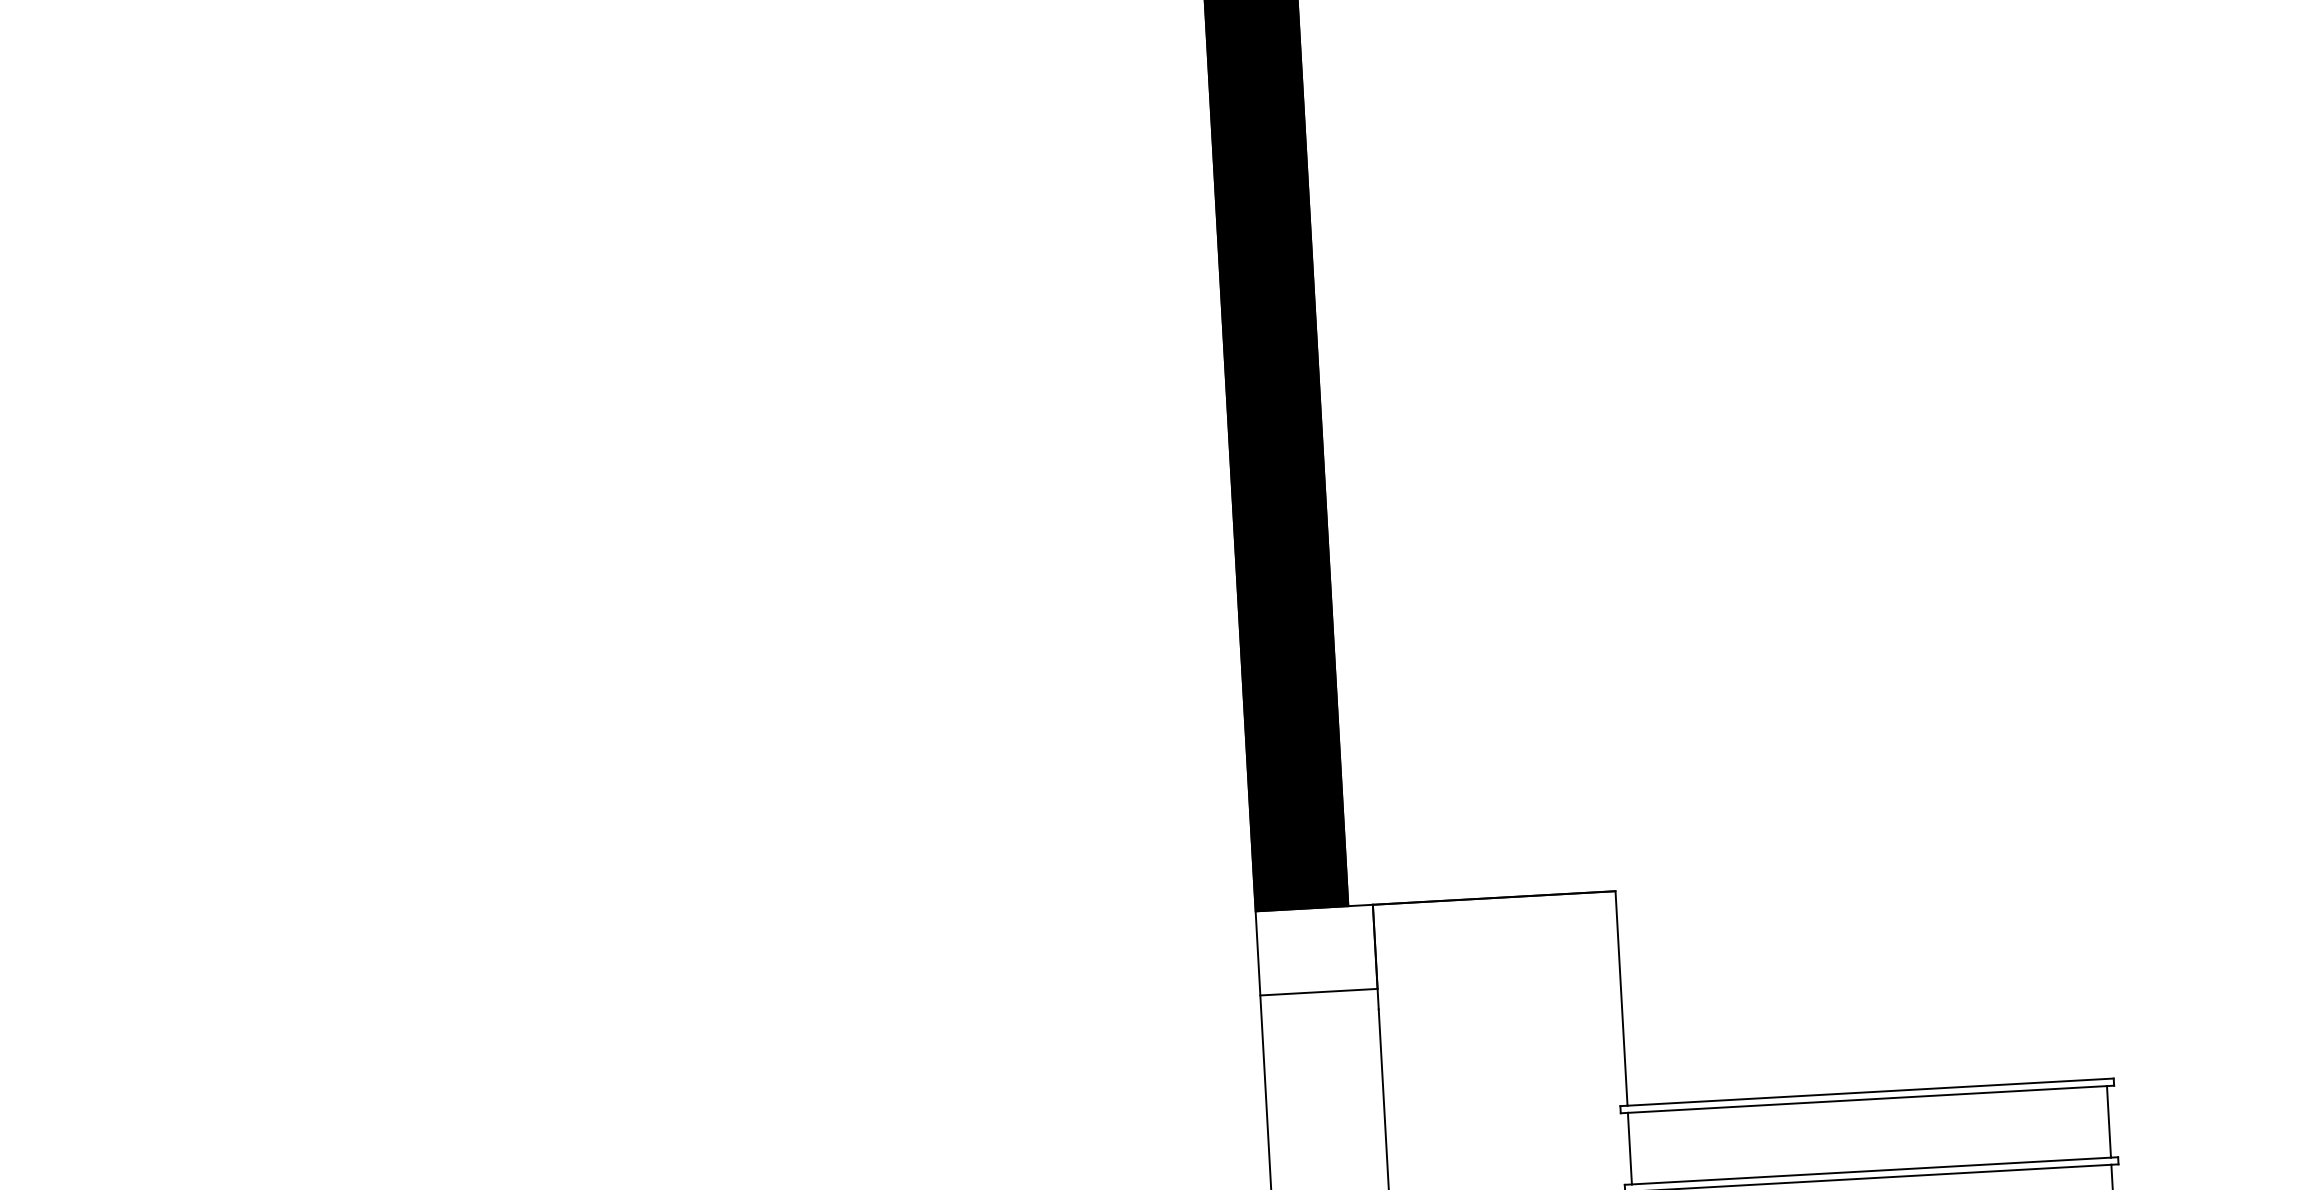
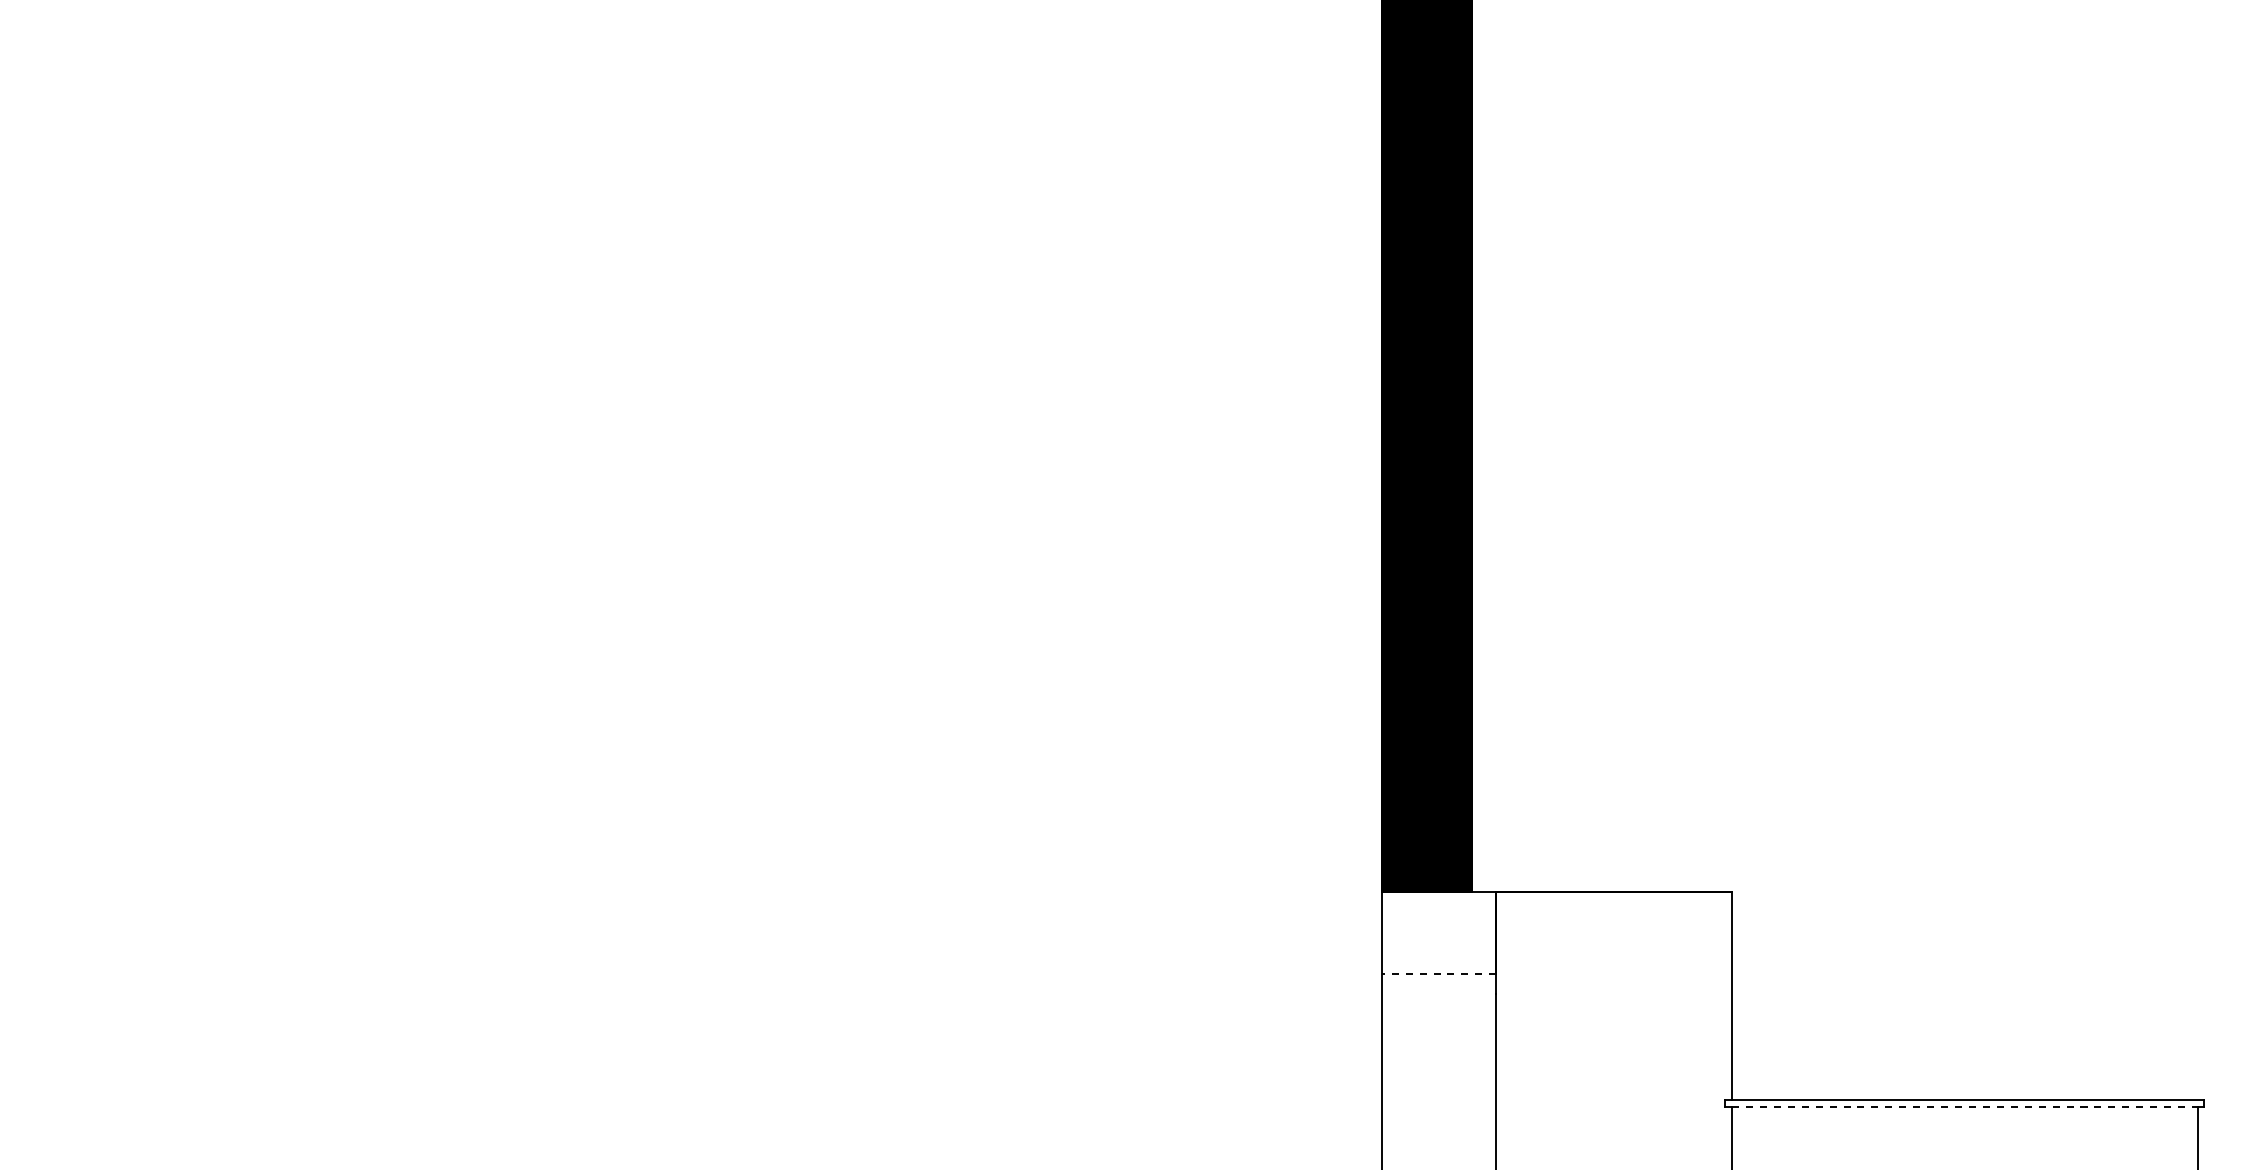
line: (1319, 991) -> (1439, 973), solid -> dashed
line: (1867, 1099) -> (1964, 1107), solid -> dashed

